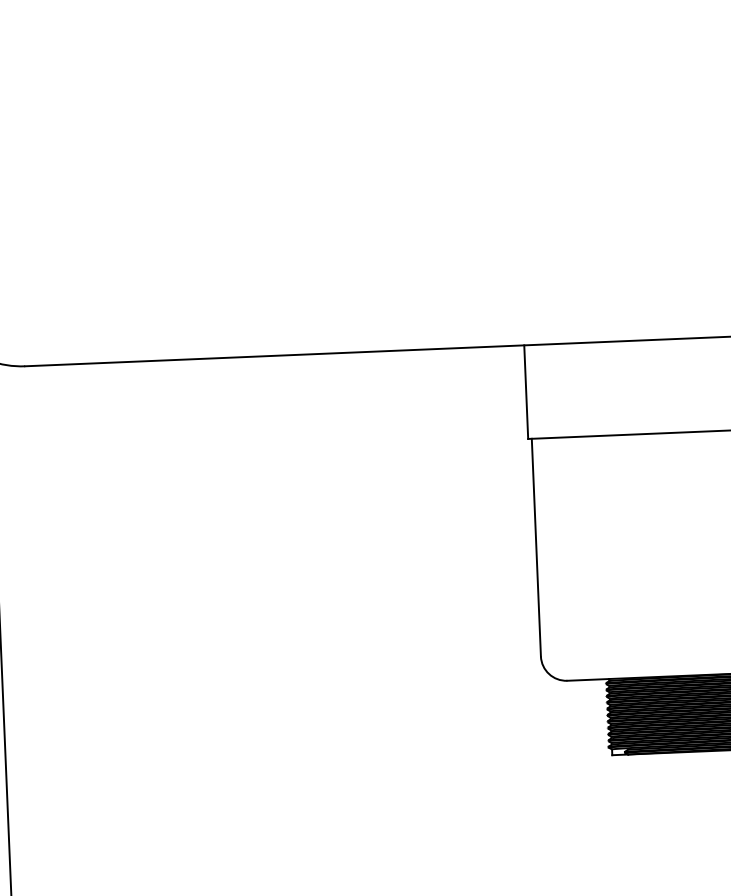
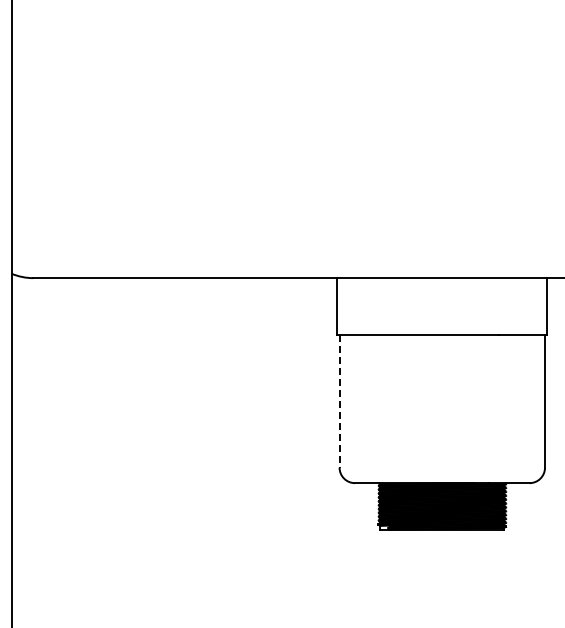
line: (536, 547) -> (339, 401), solid -> dashed

